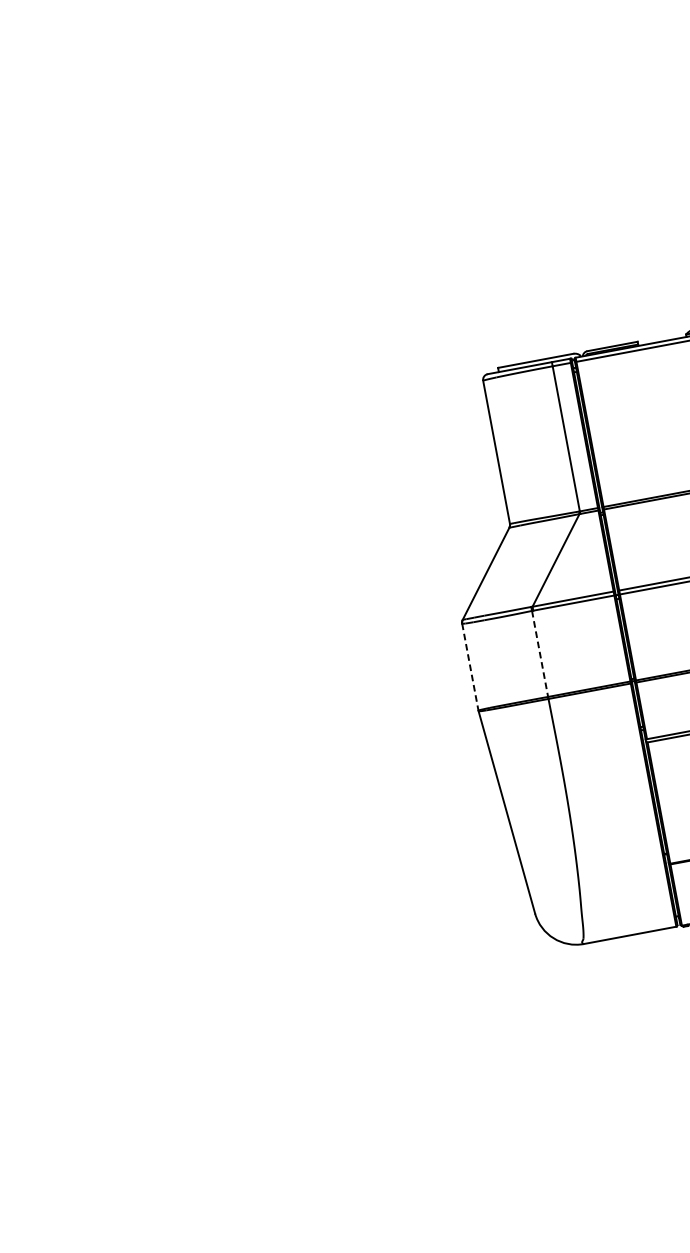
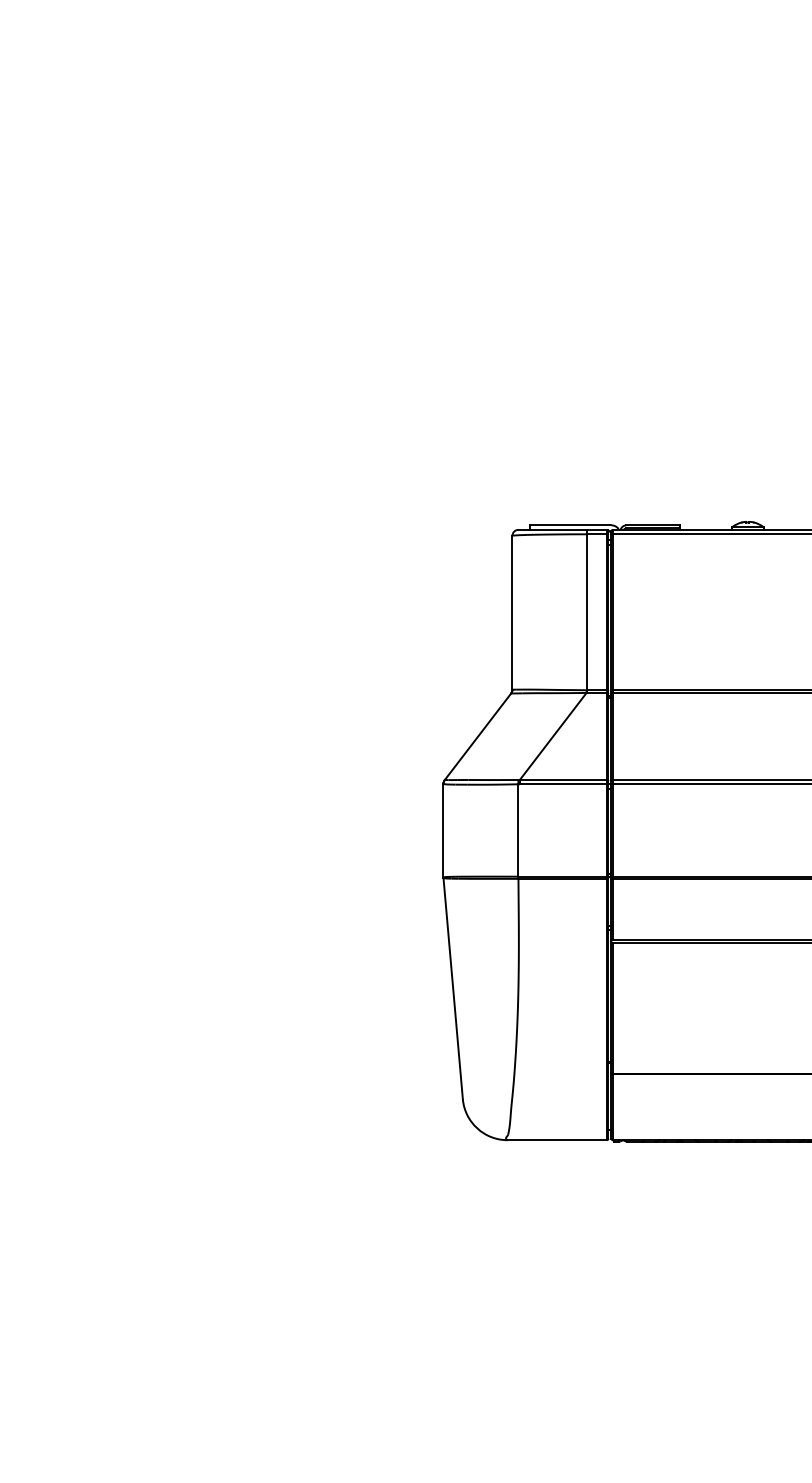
line: (540, 653) -> (518, 830), dashed -> solid
line: (470, 666) -> (443, 830), dashed -> solid

